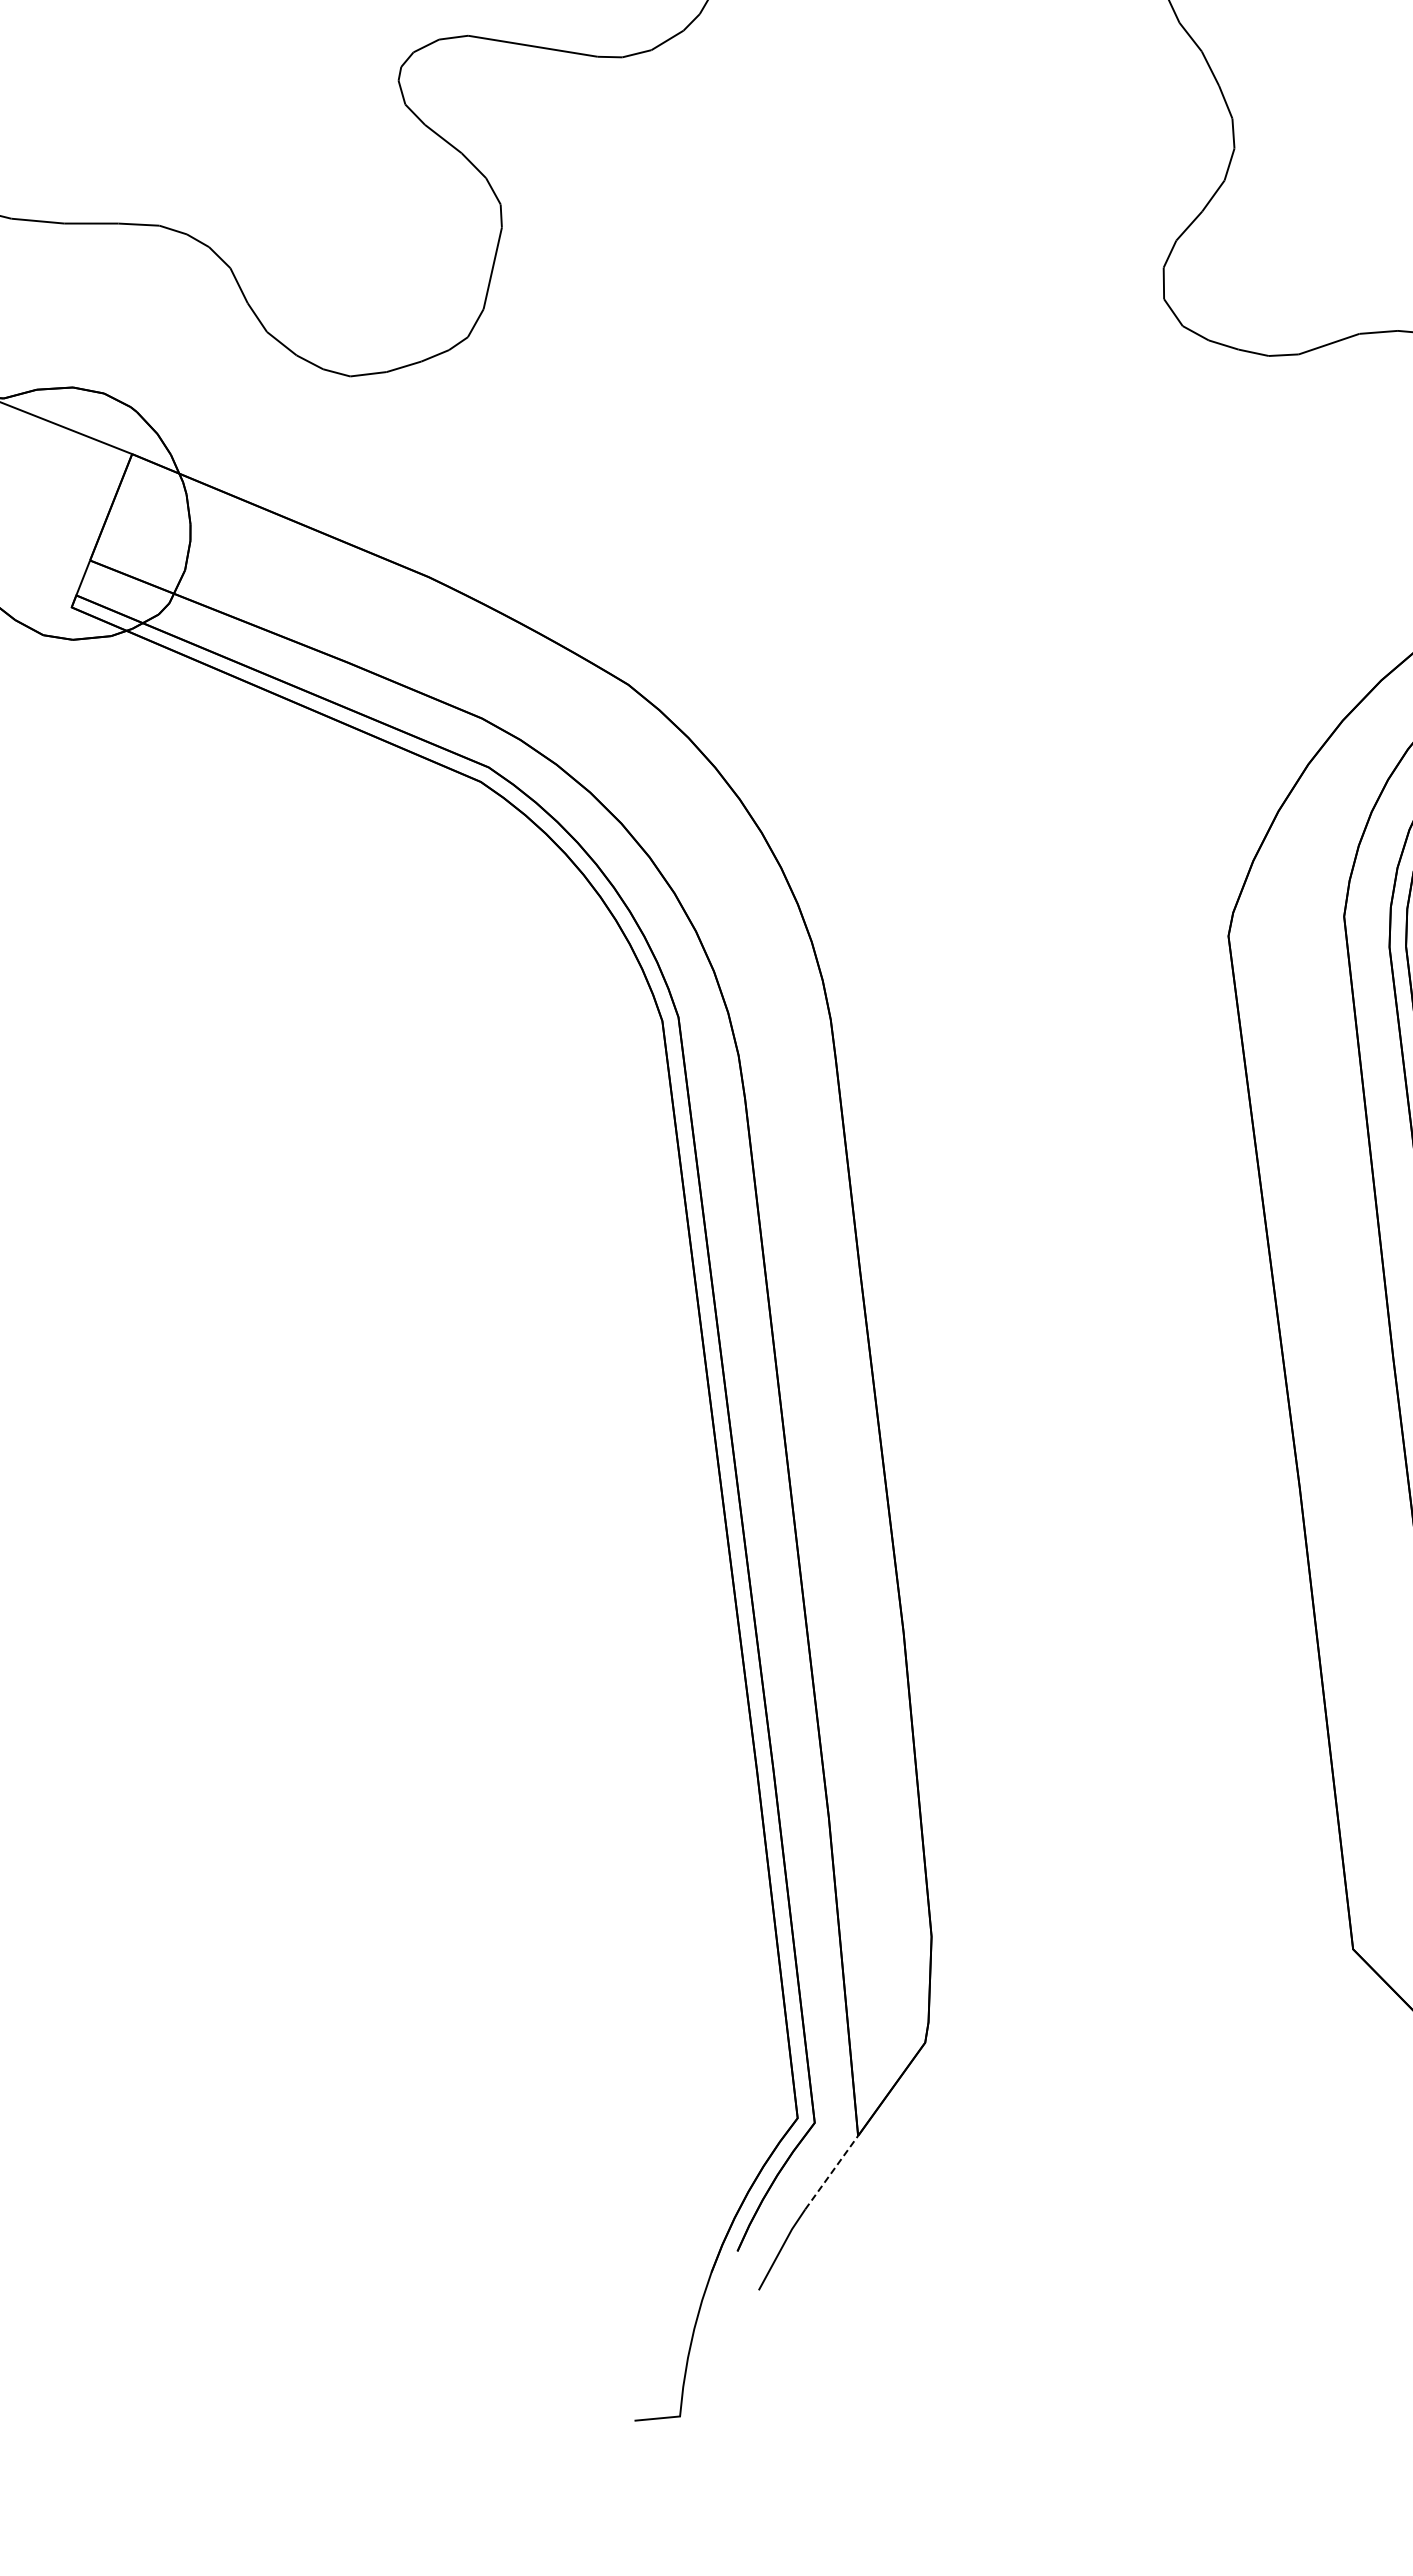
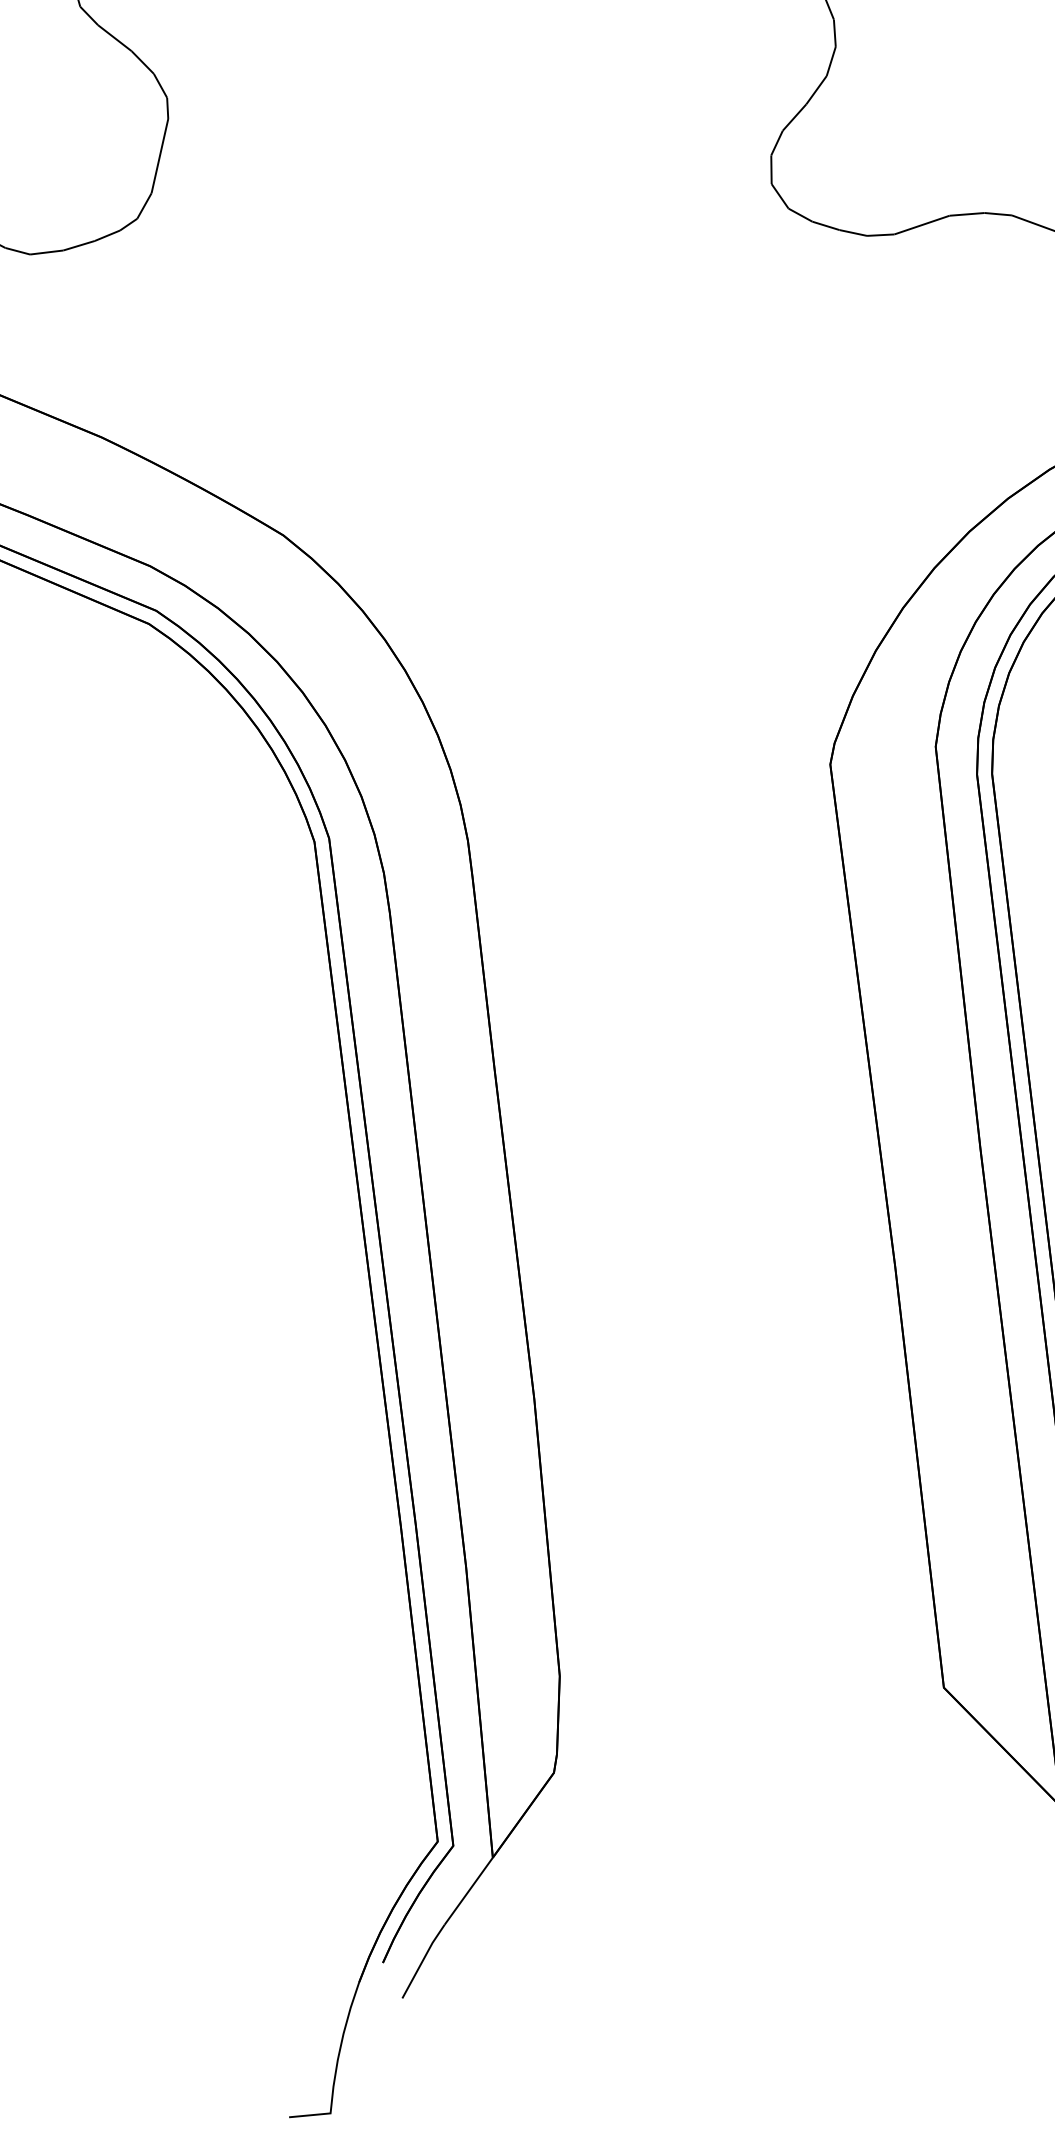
line: (831, 2172) -> (468, 1891), dashed -> solid

